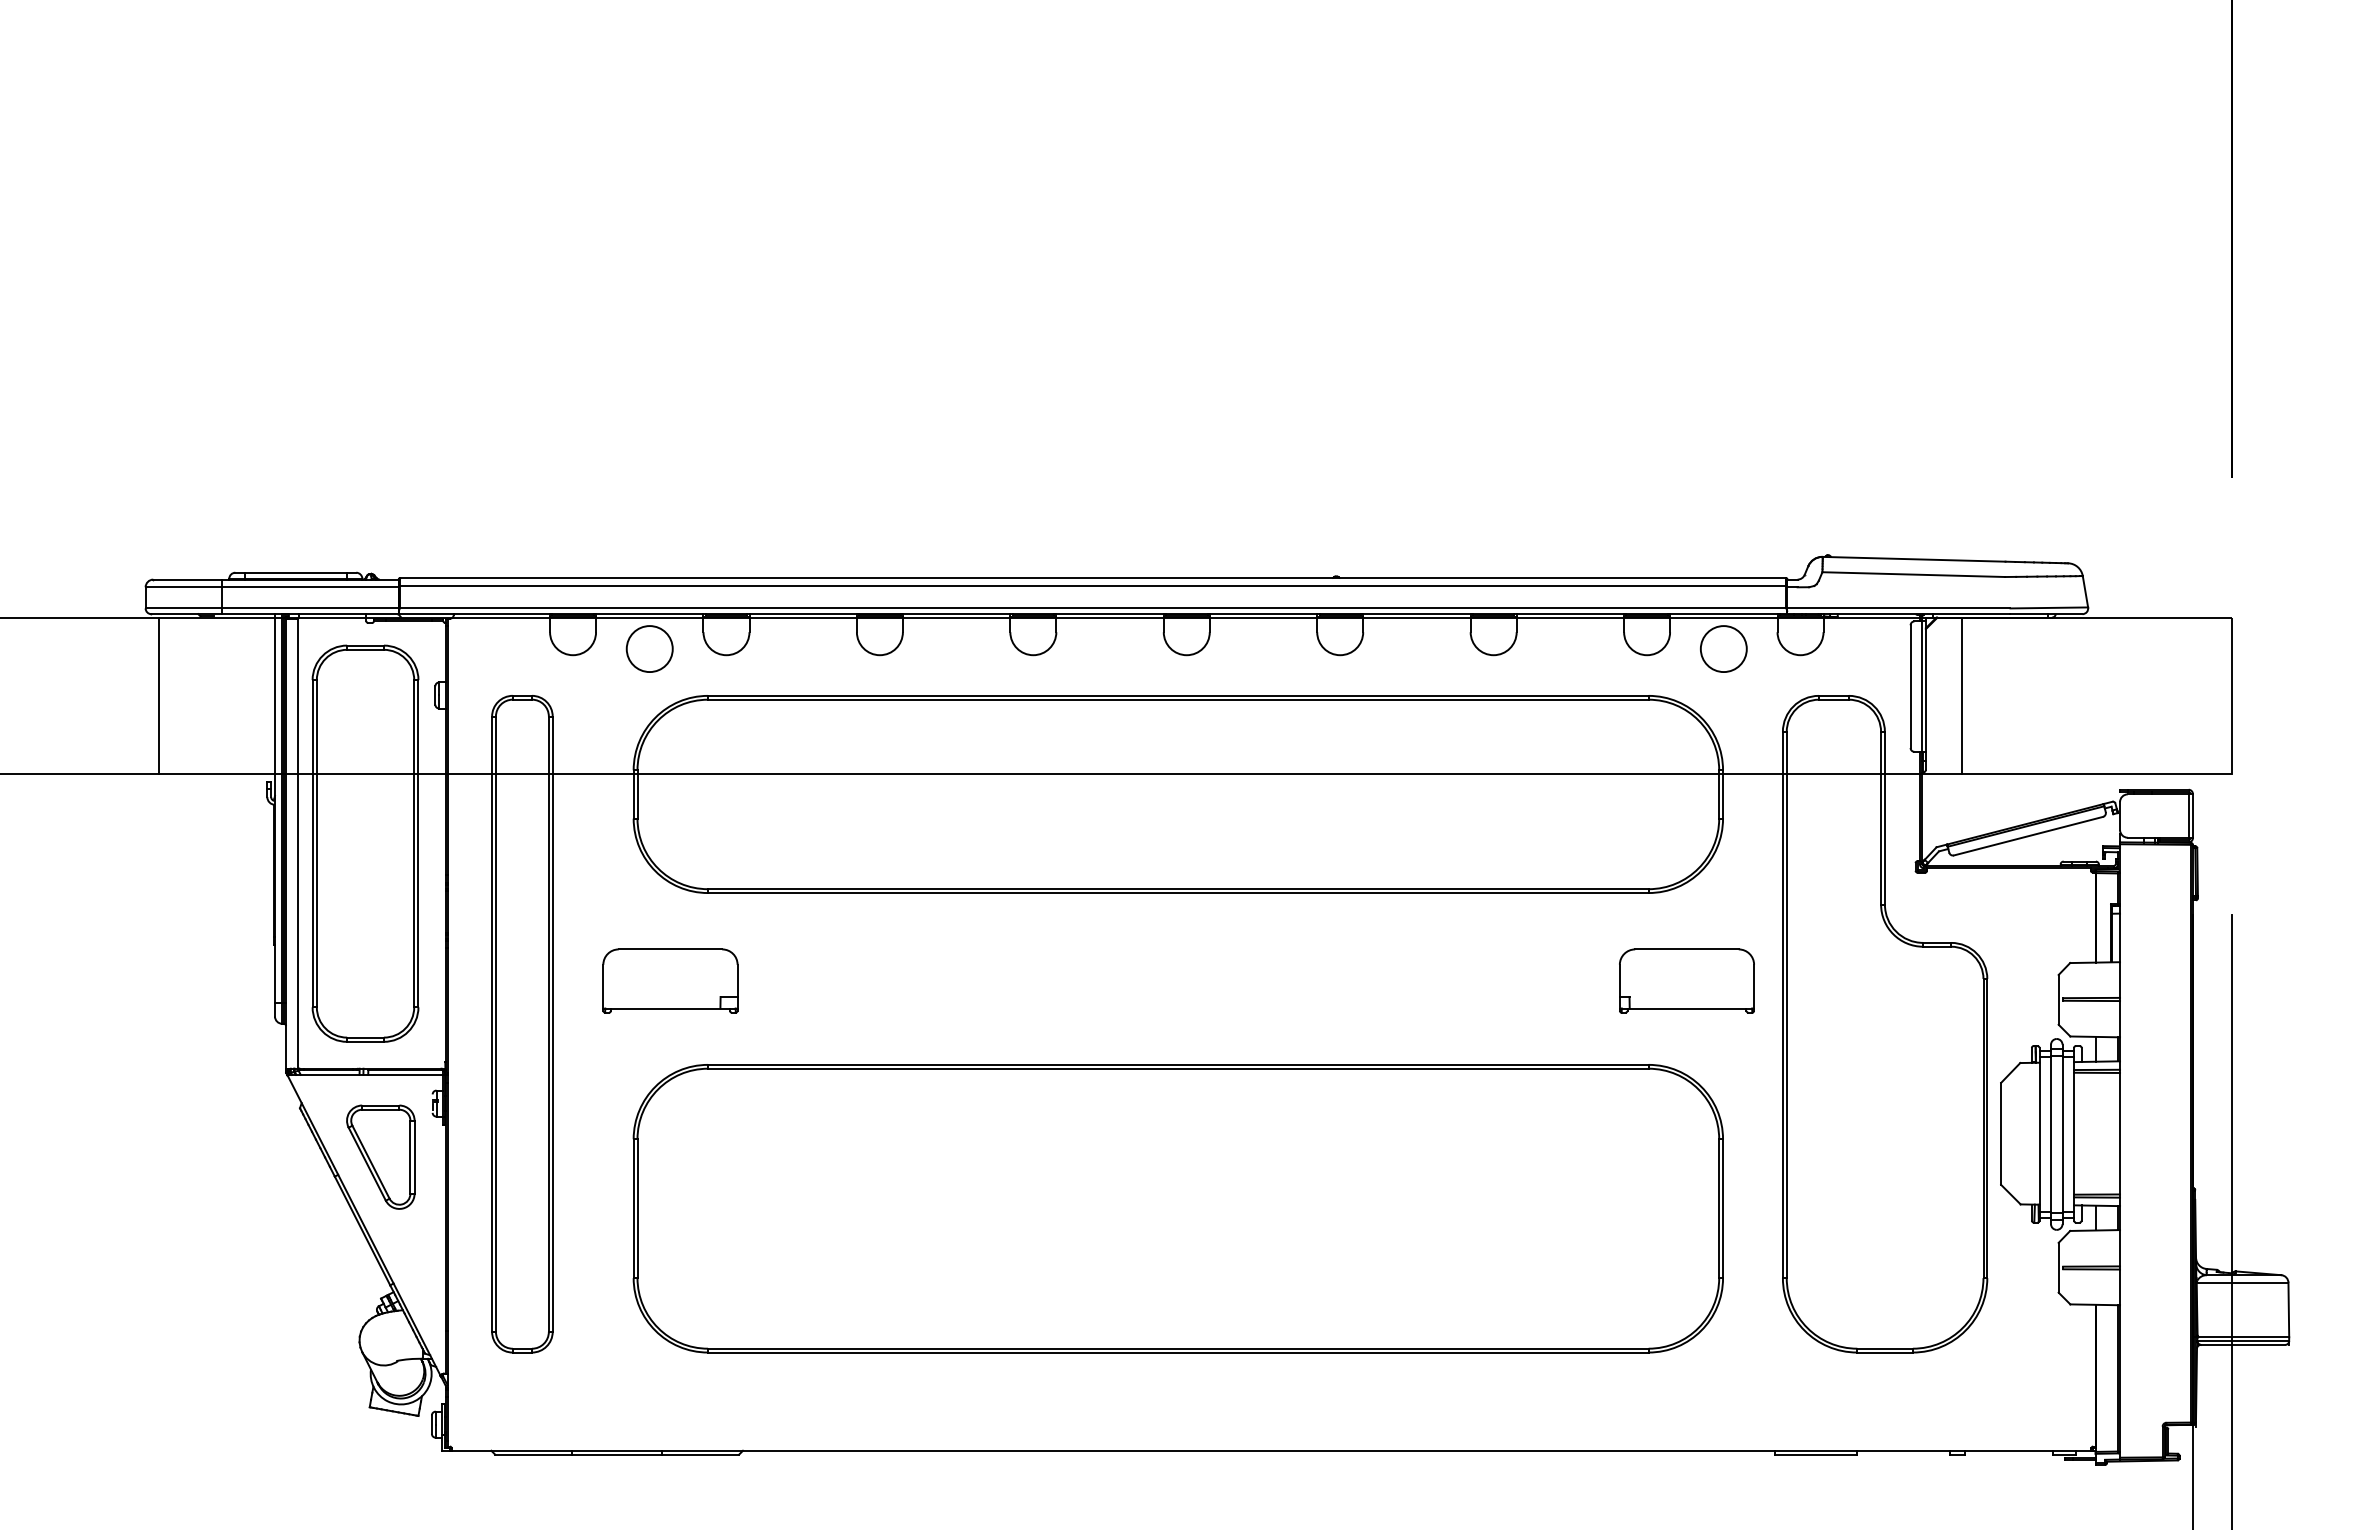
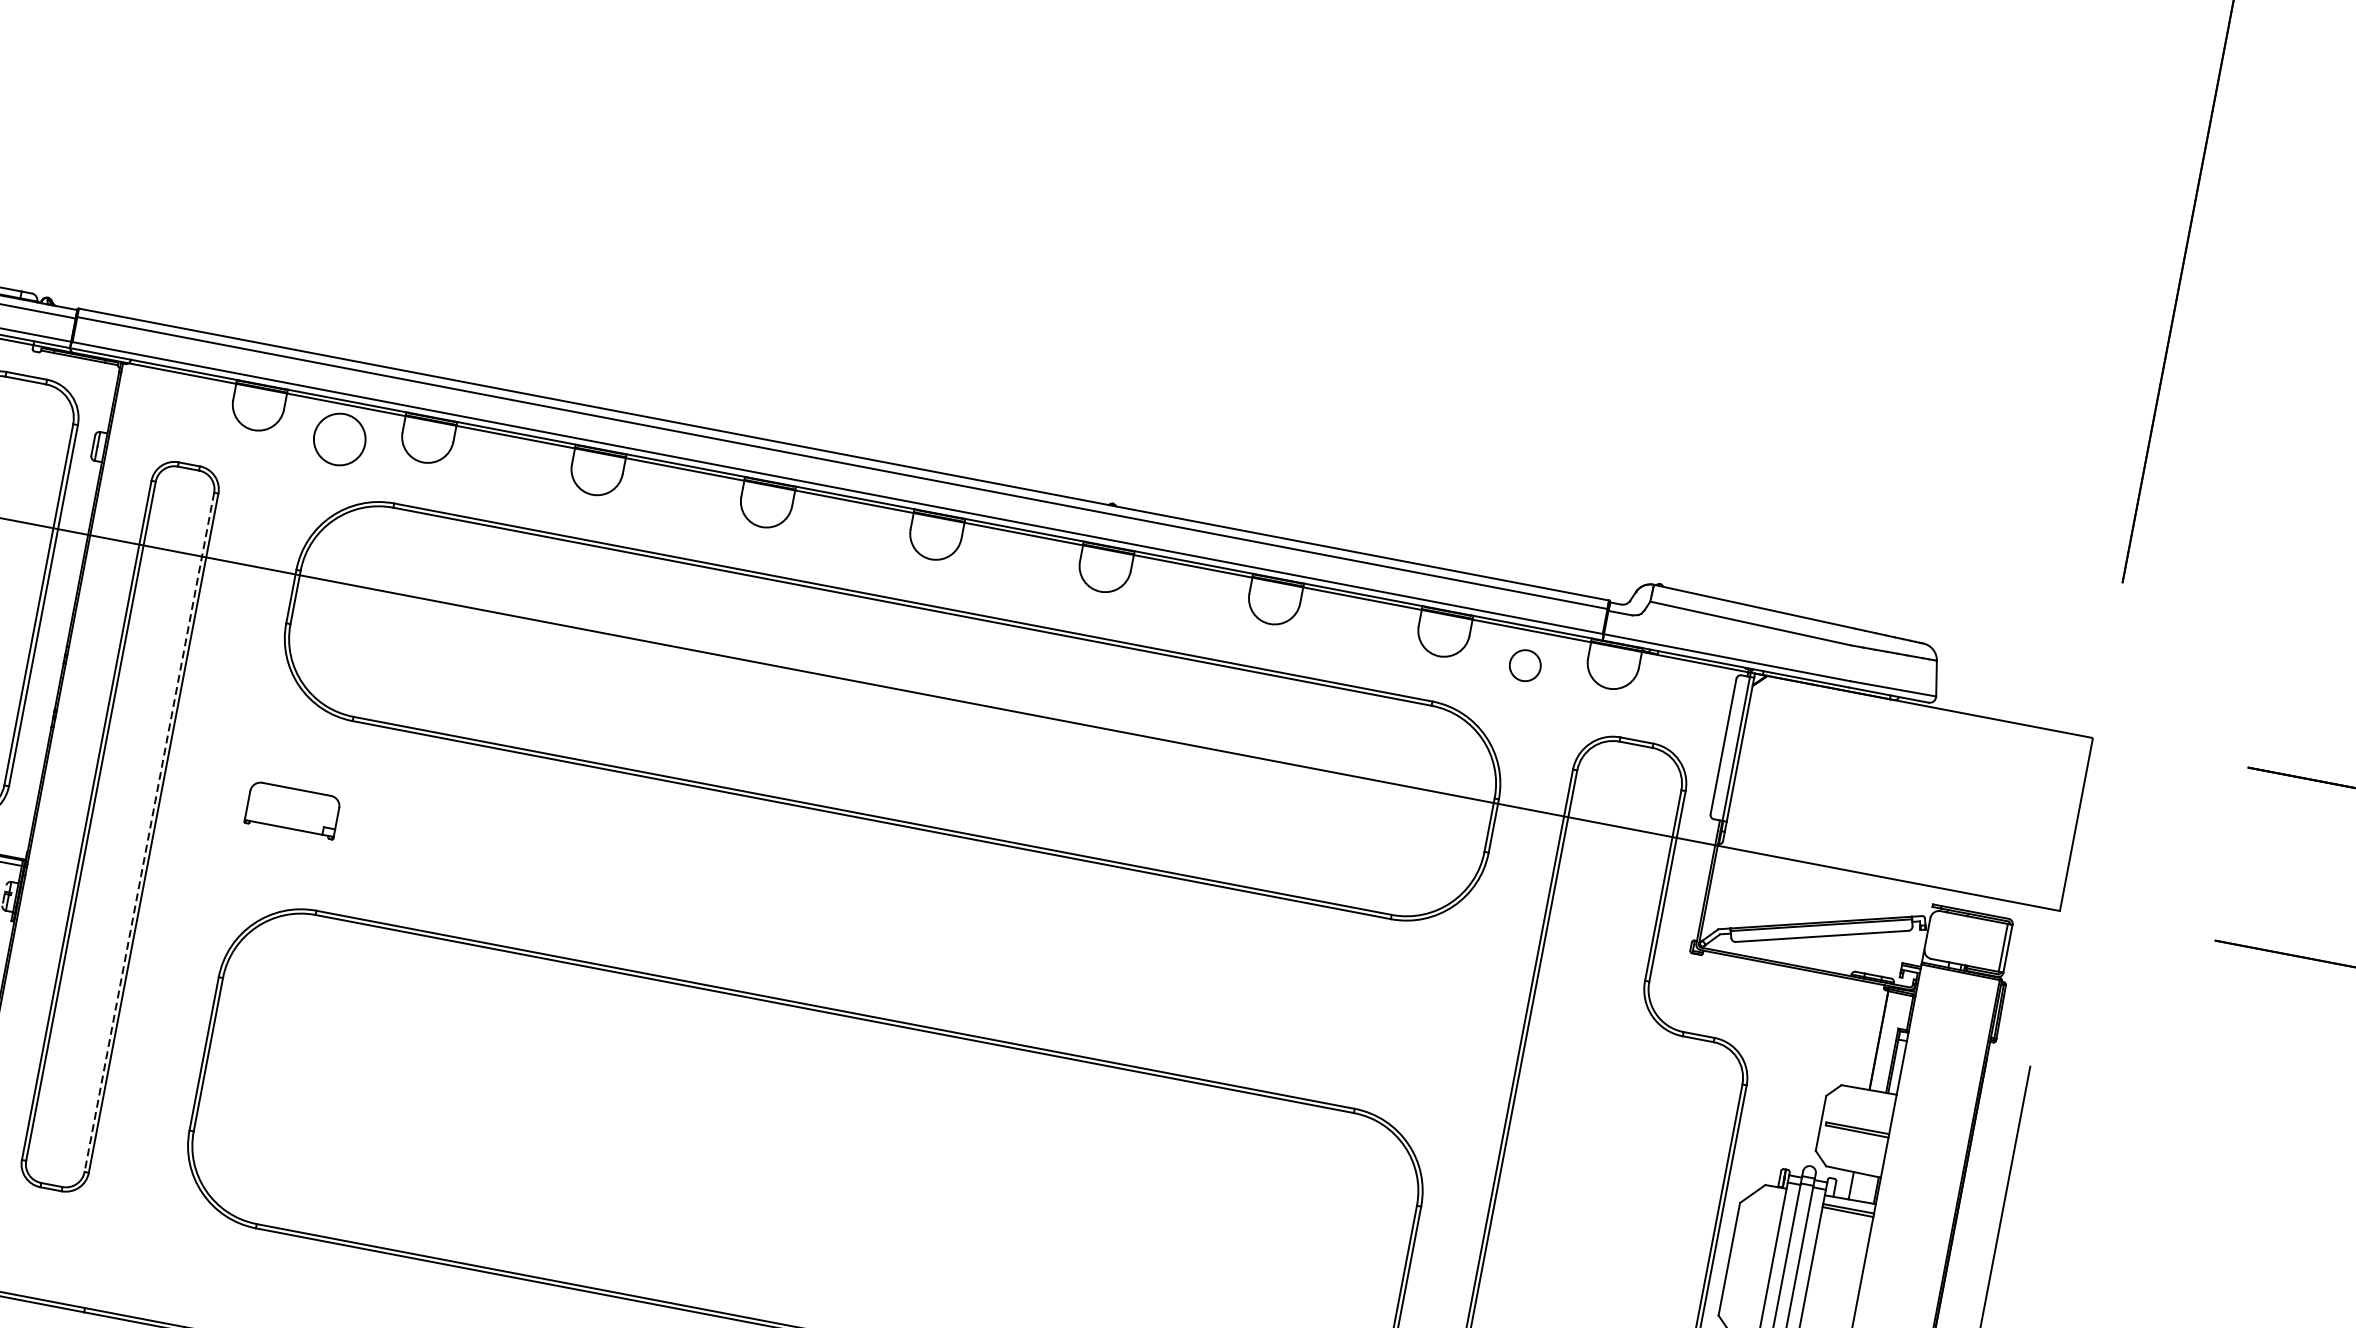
circle: (1723, 649) -> (1524, 666), size x0.6
line: (1961, 695) -> (1777, 766), removed
part: (670, 980) -> (292, 809), size x0.6
part: (1686, 980) -> (1414, 1023), removed
line: (548, 1024) -> (148, 832), solid -> dashed

